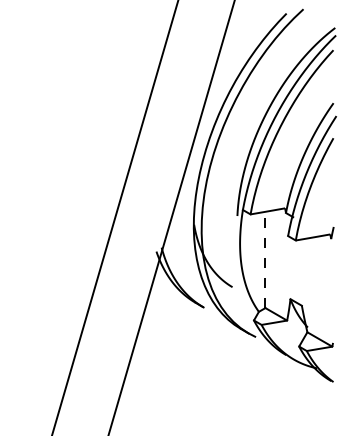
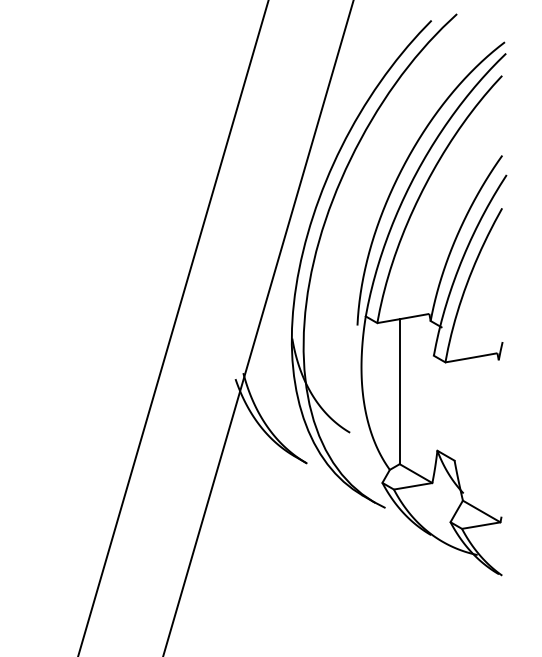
line: (265, 259) -> (399, 391), dashed -> solid

